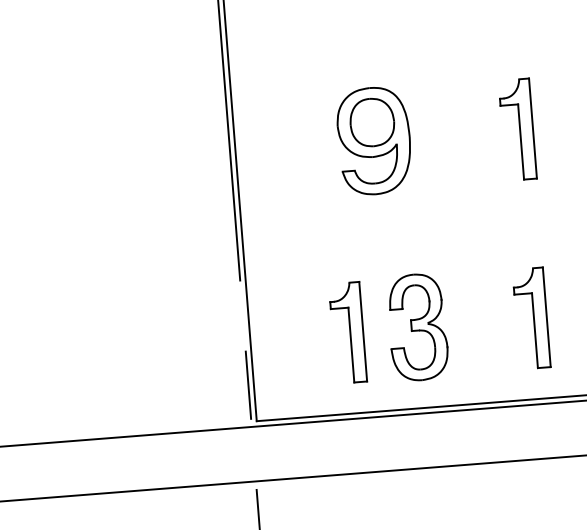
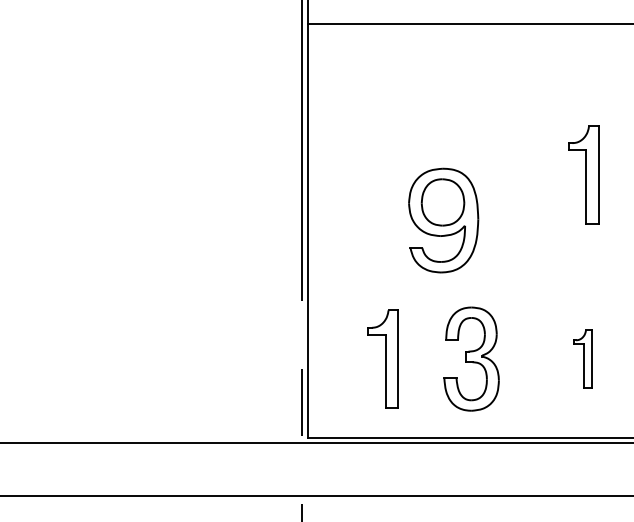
part: (374, 140) -> (443, 220), moved
part: (531, 317) -> (582, 358), size x0.6
part: (347, 332) -> (382, 358), moved

